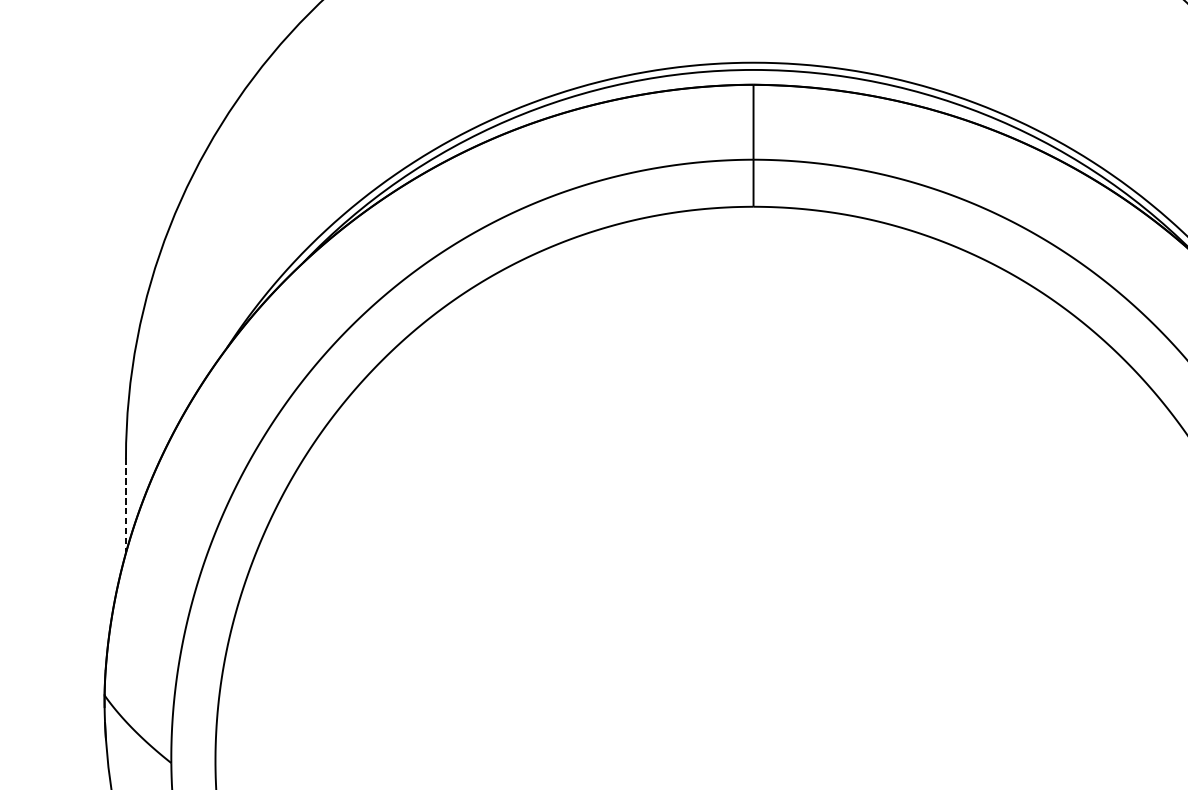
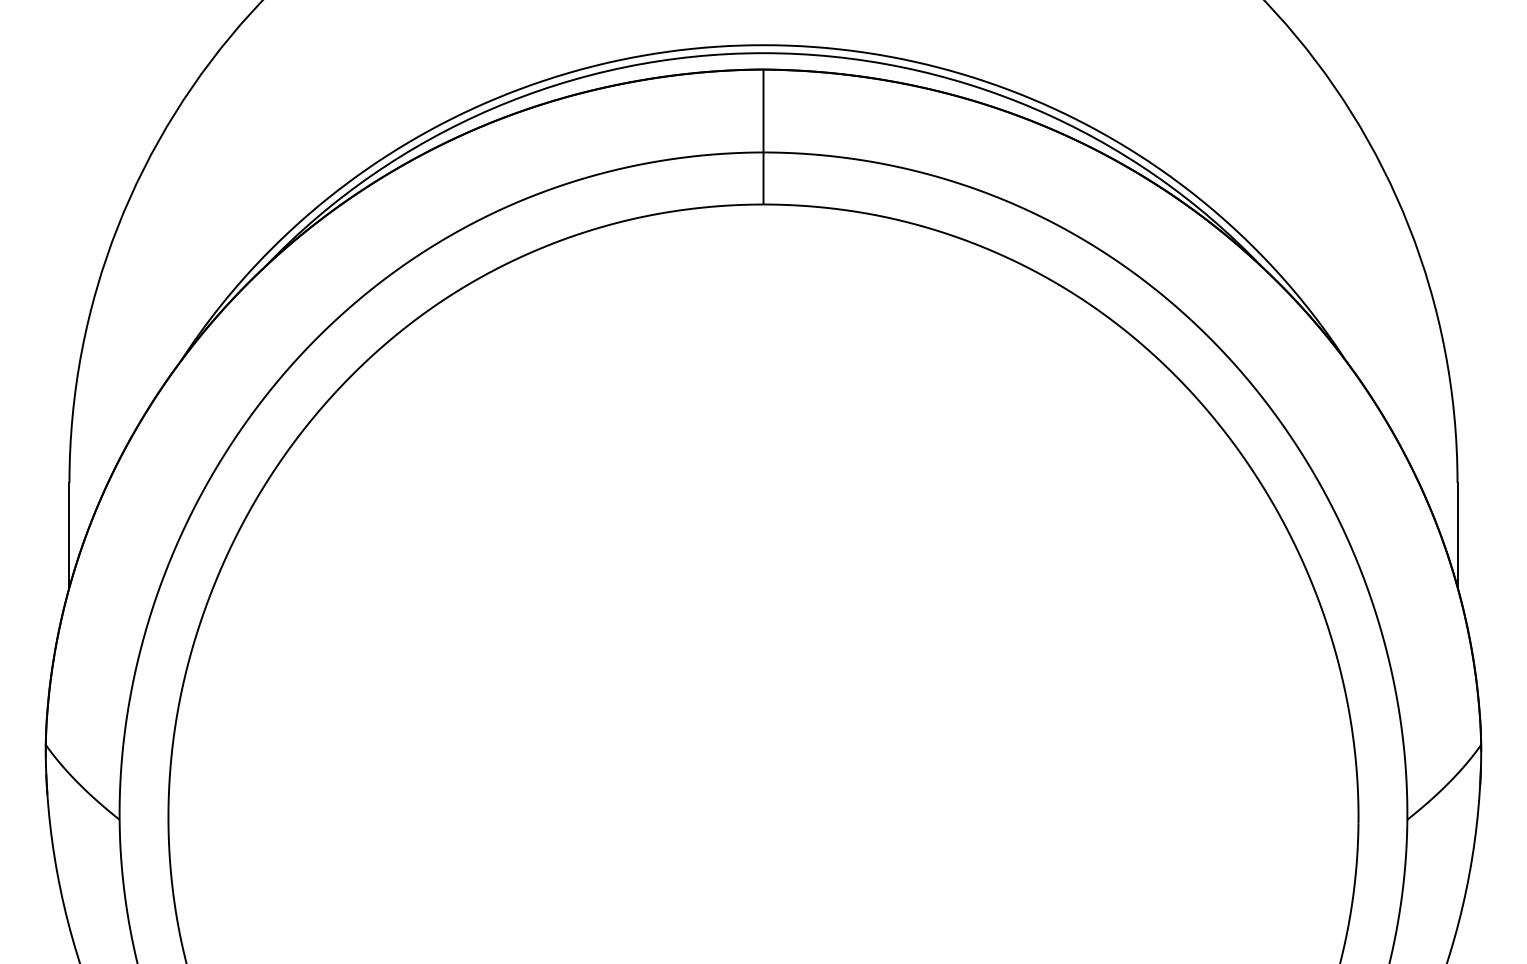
line: (126, 506) -> (69, 535), dashed -> solid

